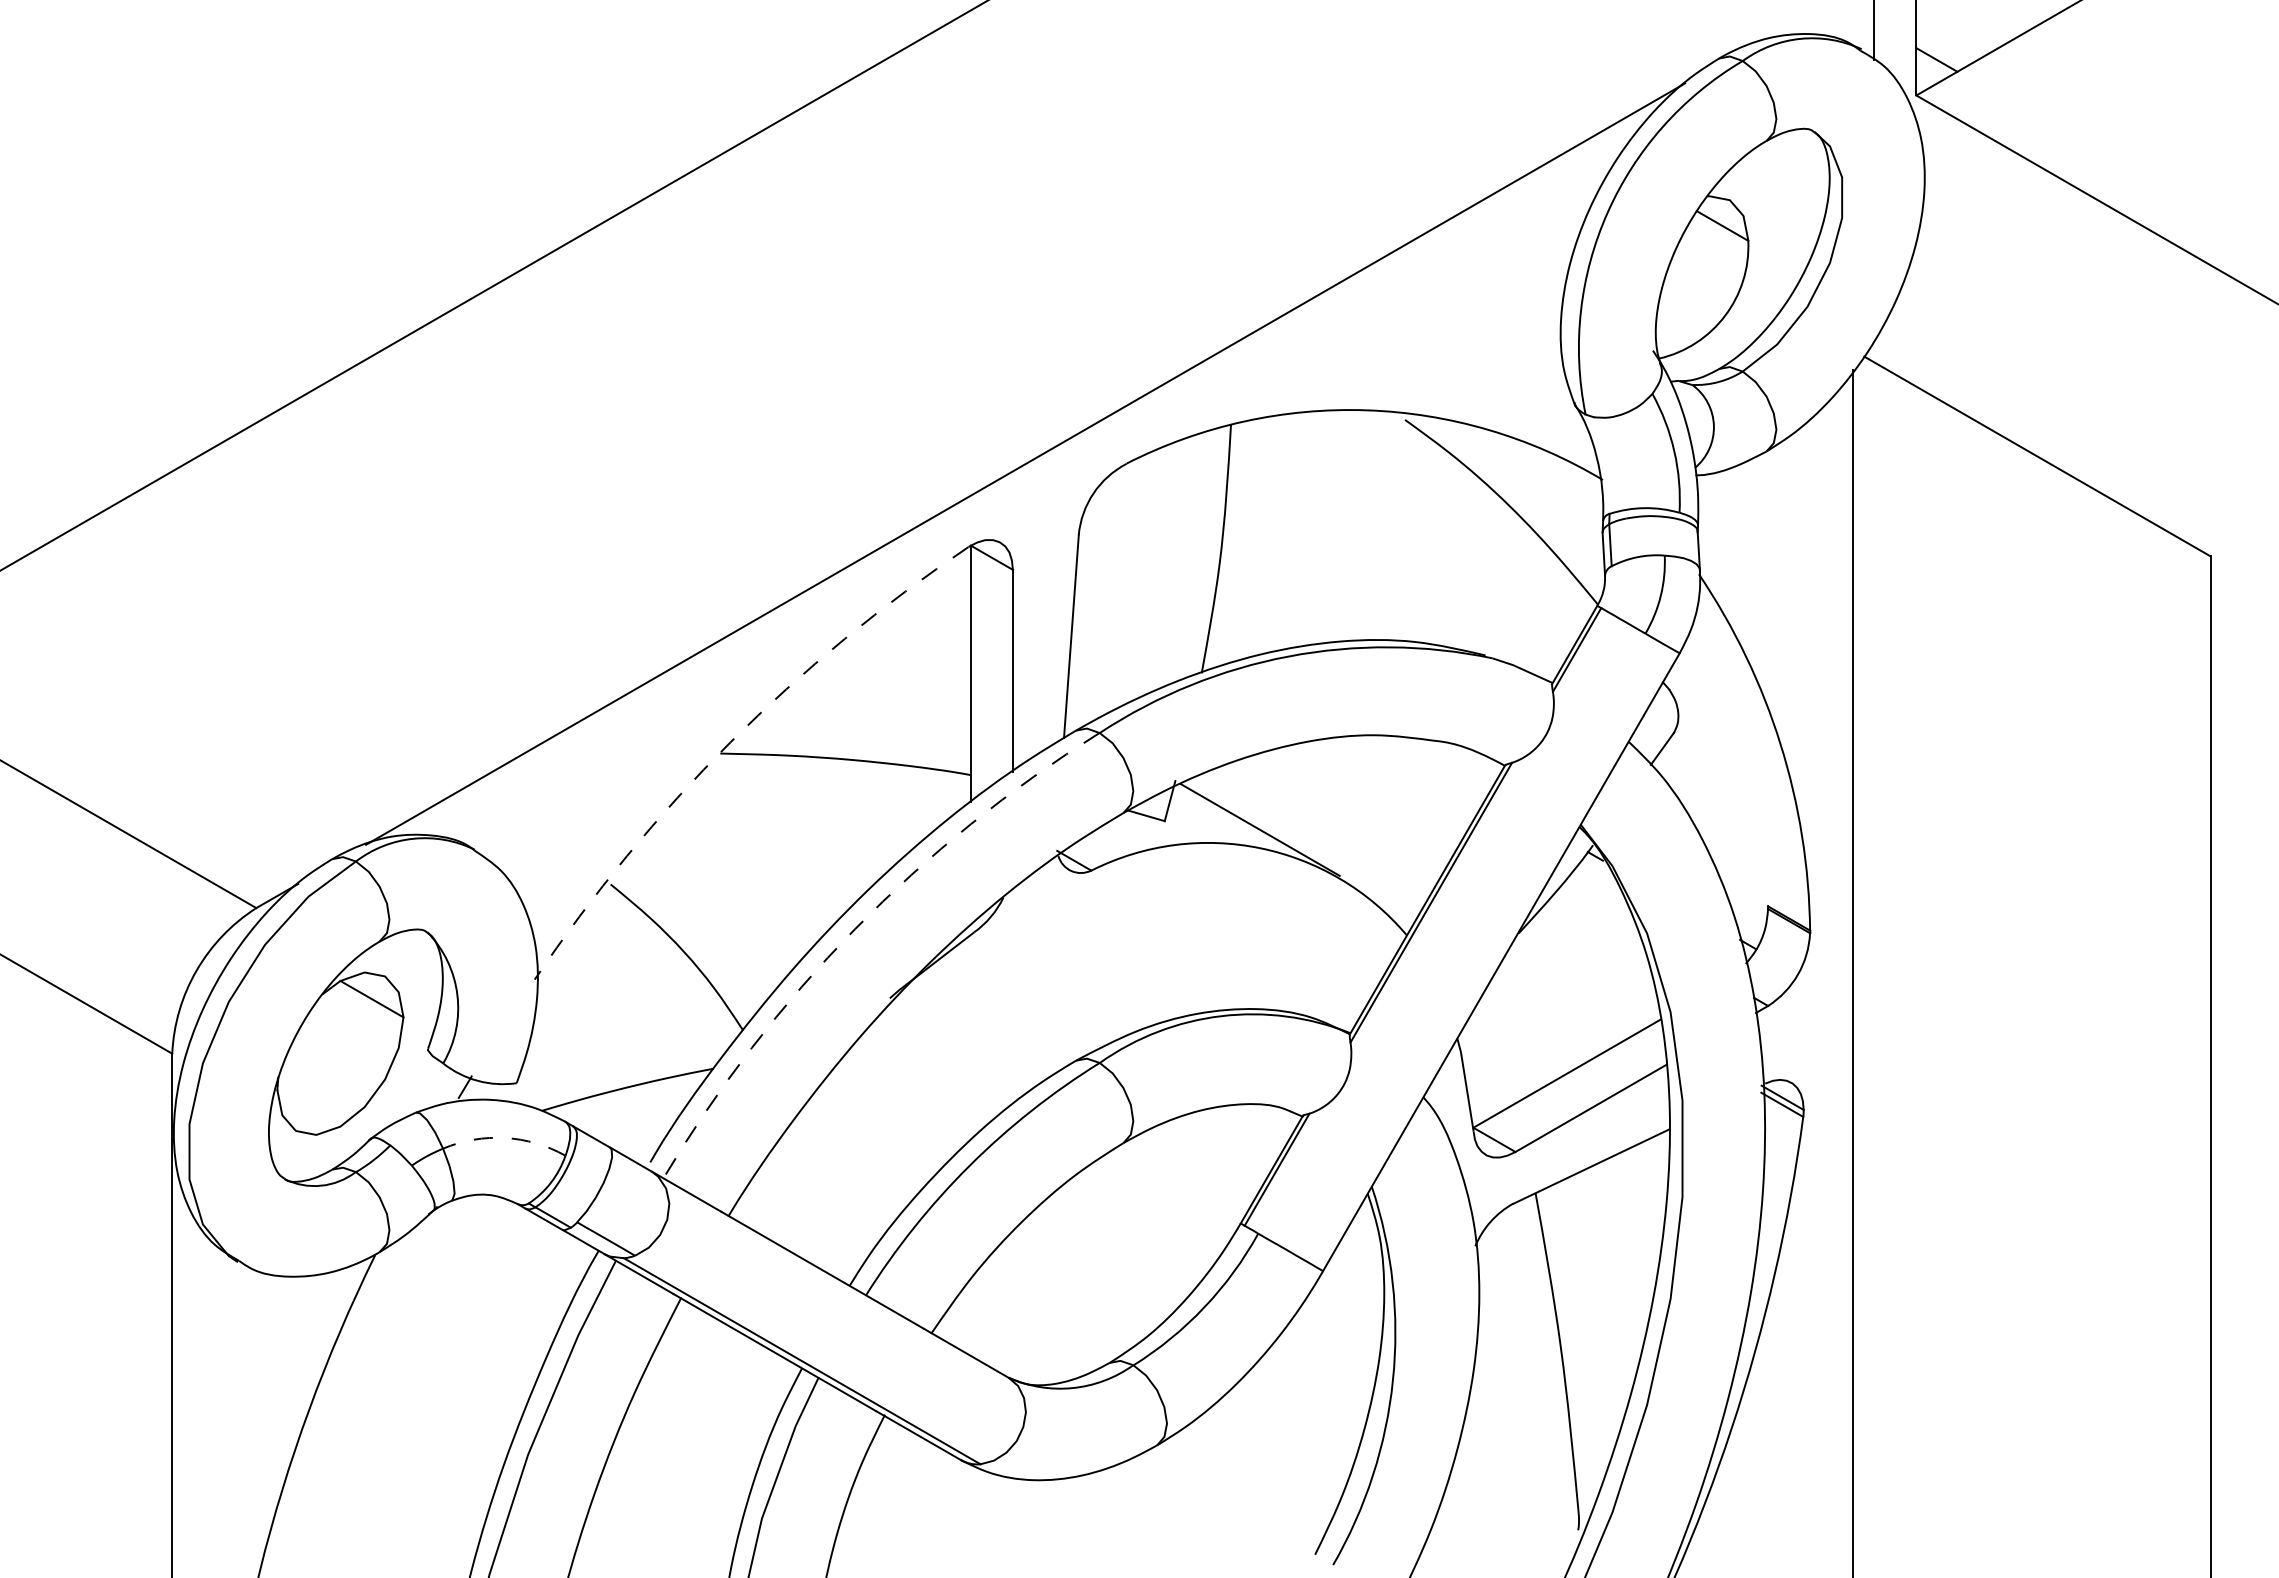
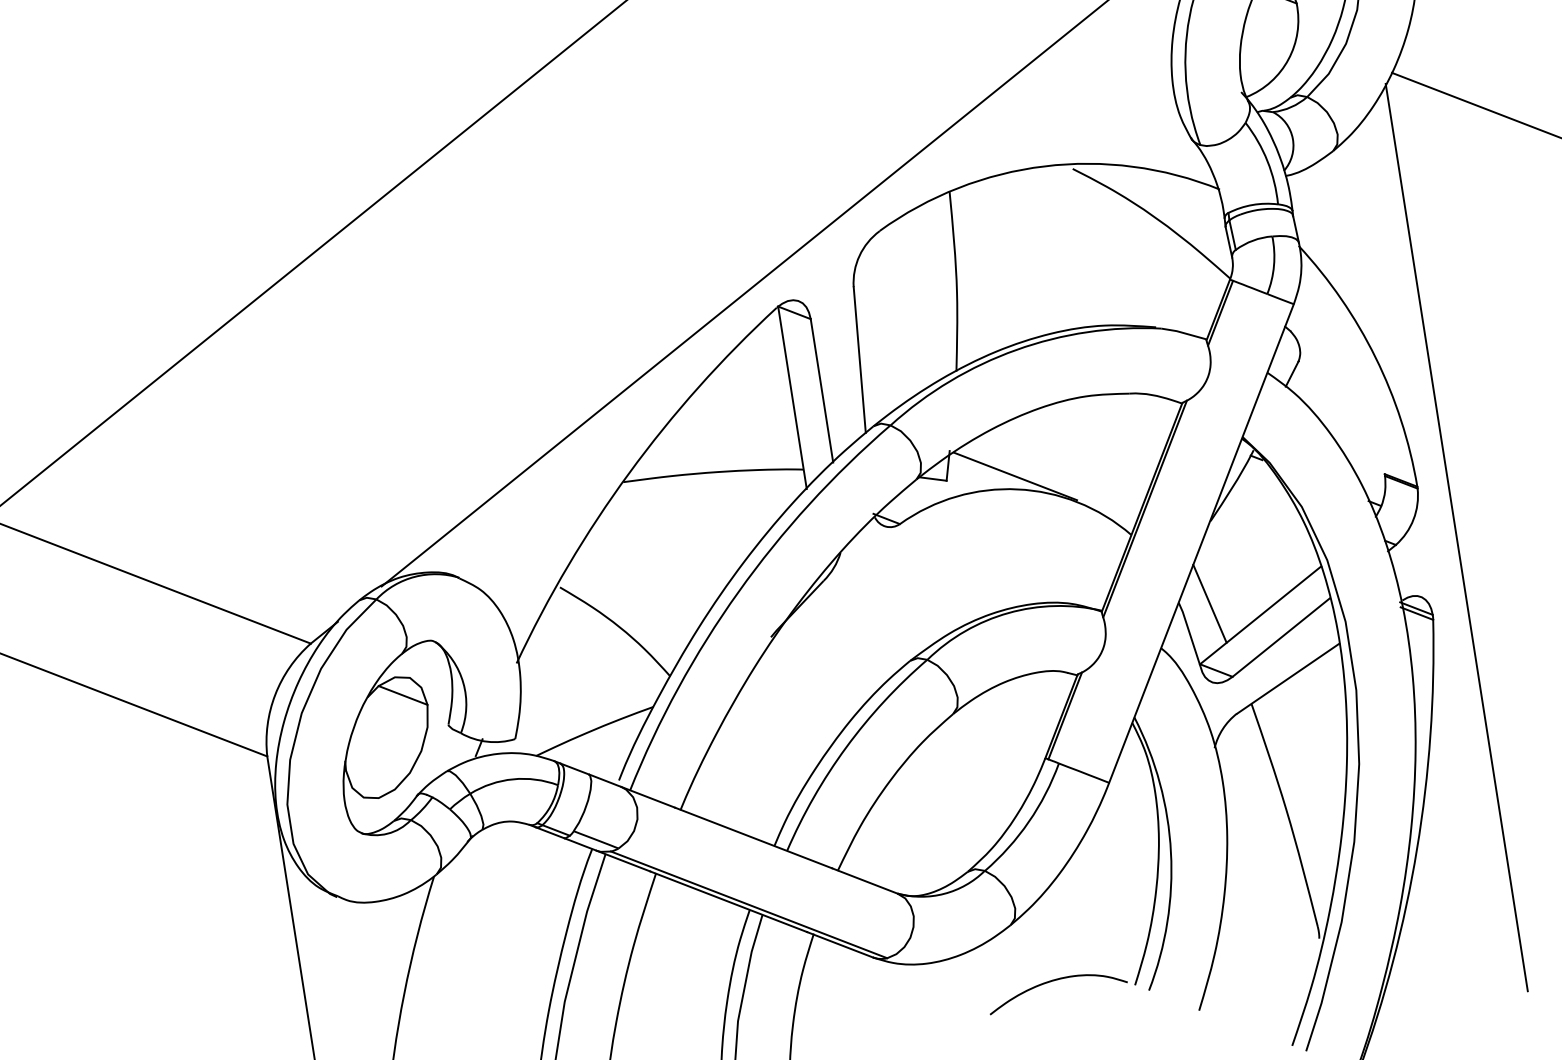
arc: (730, 742) -> (629, 473), dashed -> solid
arc: (854, 929) -> (738, 592), dashed -> solid
line: (1499, 1046) -> (1209, 603), added
arc: (505, 1138) -> (513, 779), dashed -> solid
curve: (1207, 1531) -> (1056, 980), added

